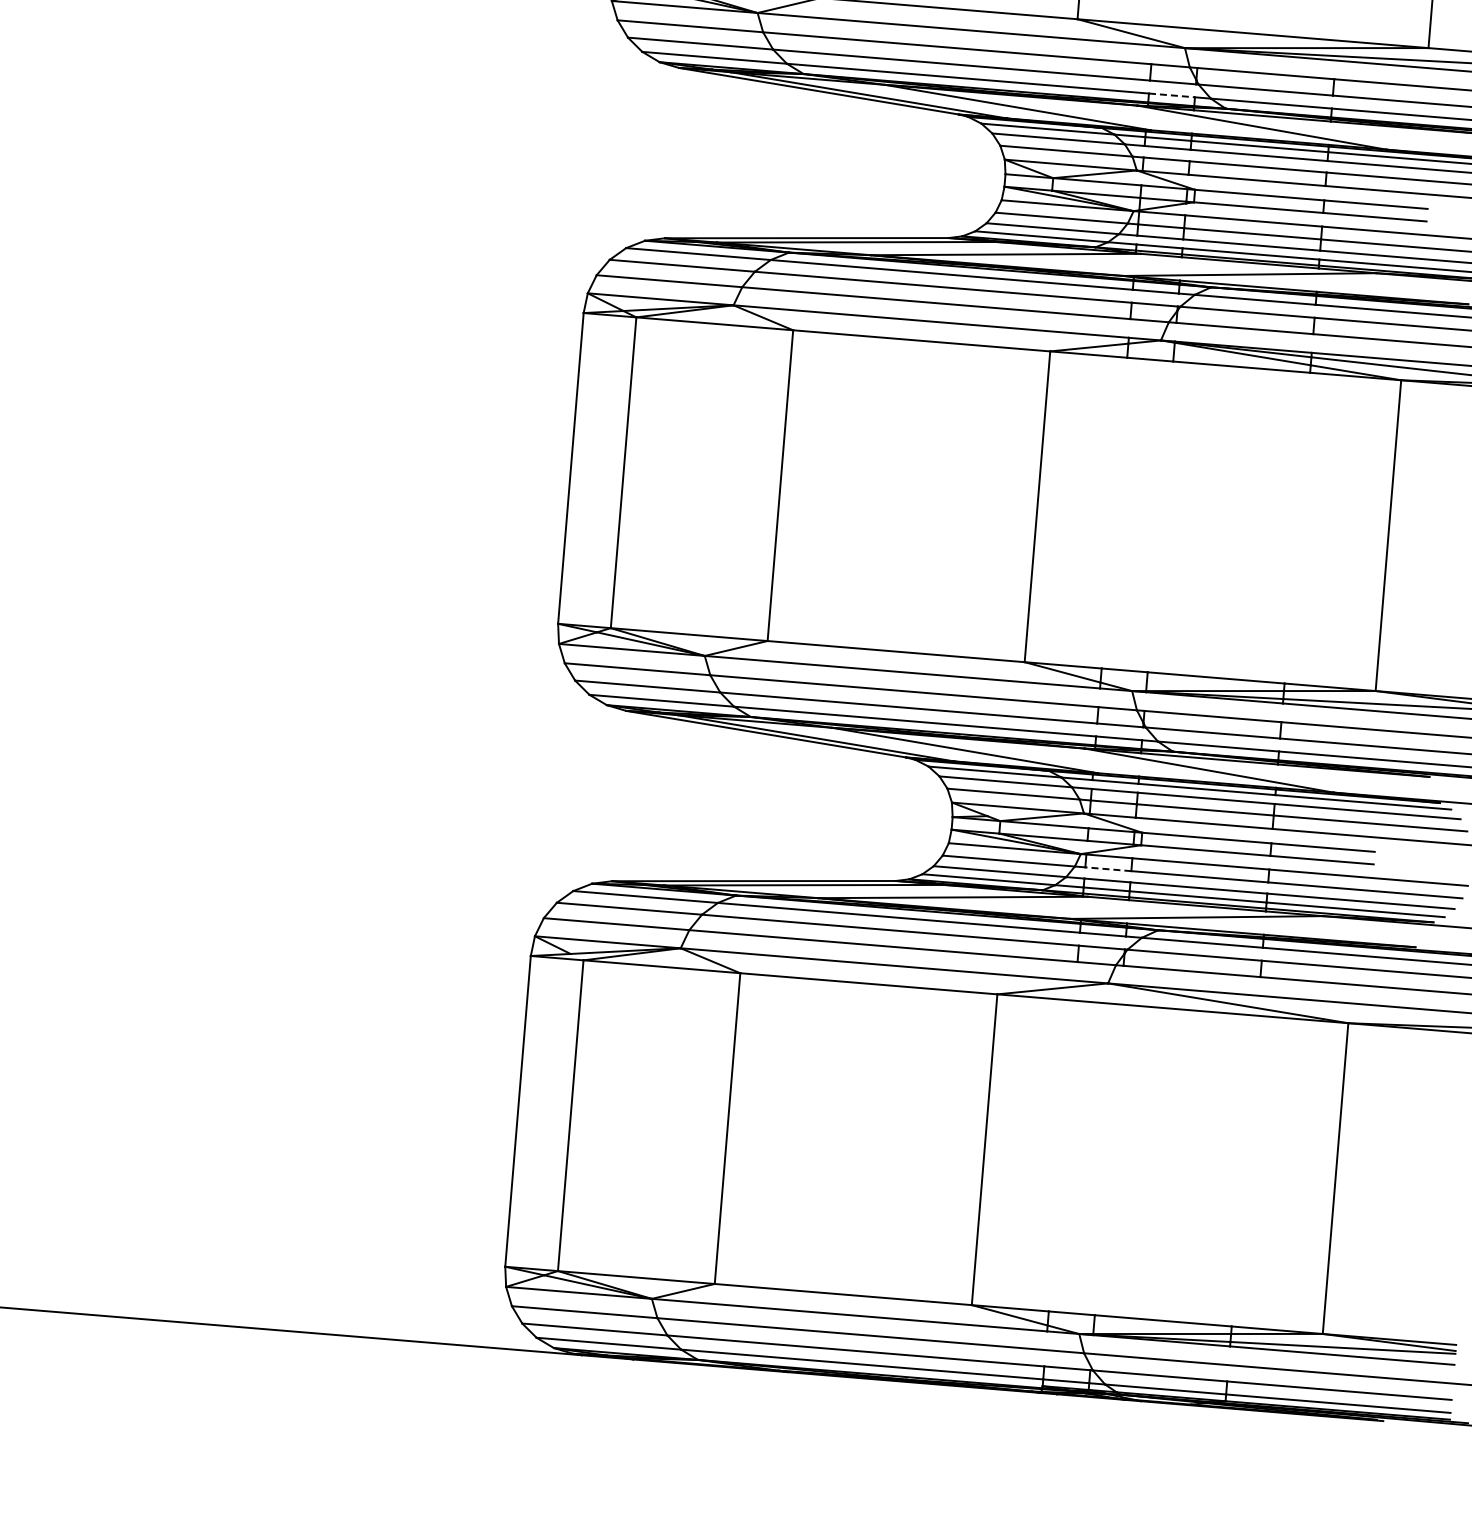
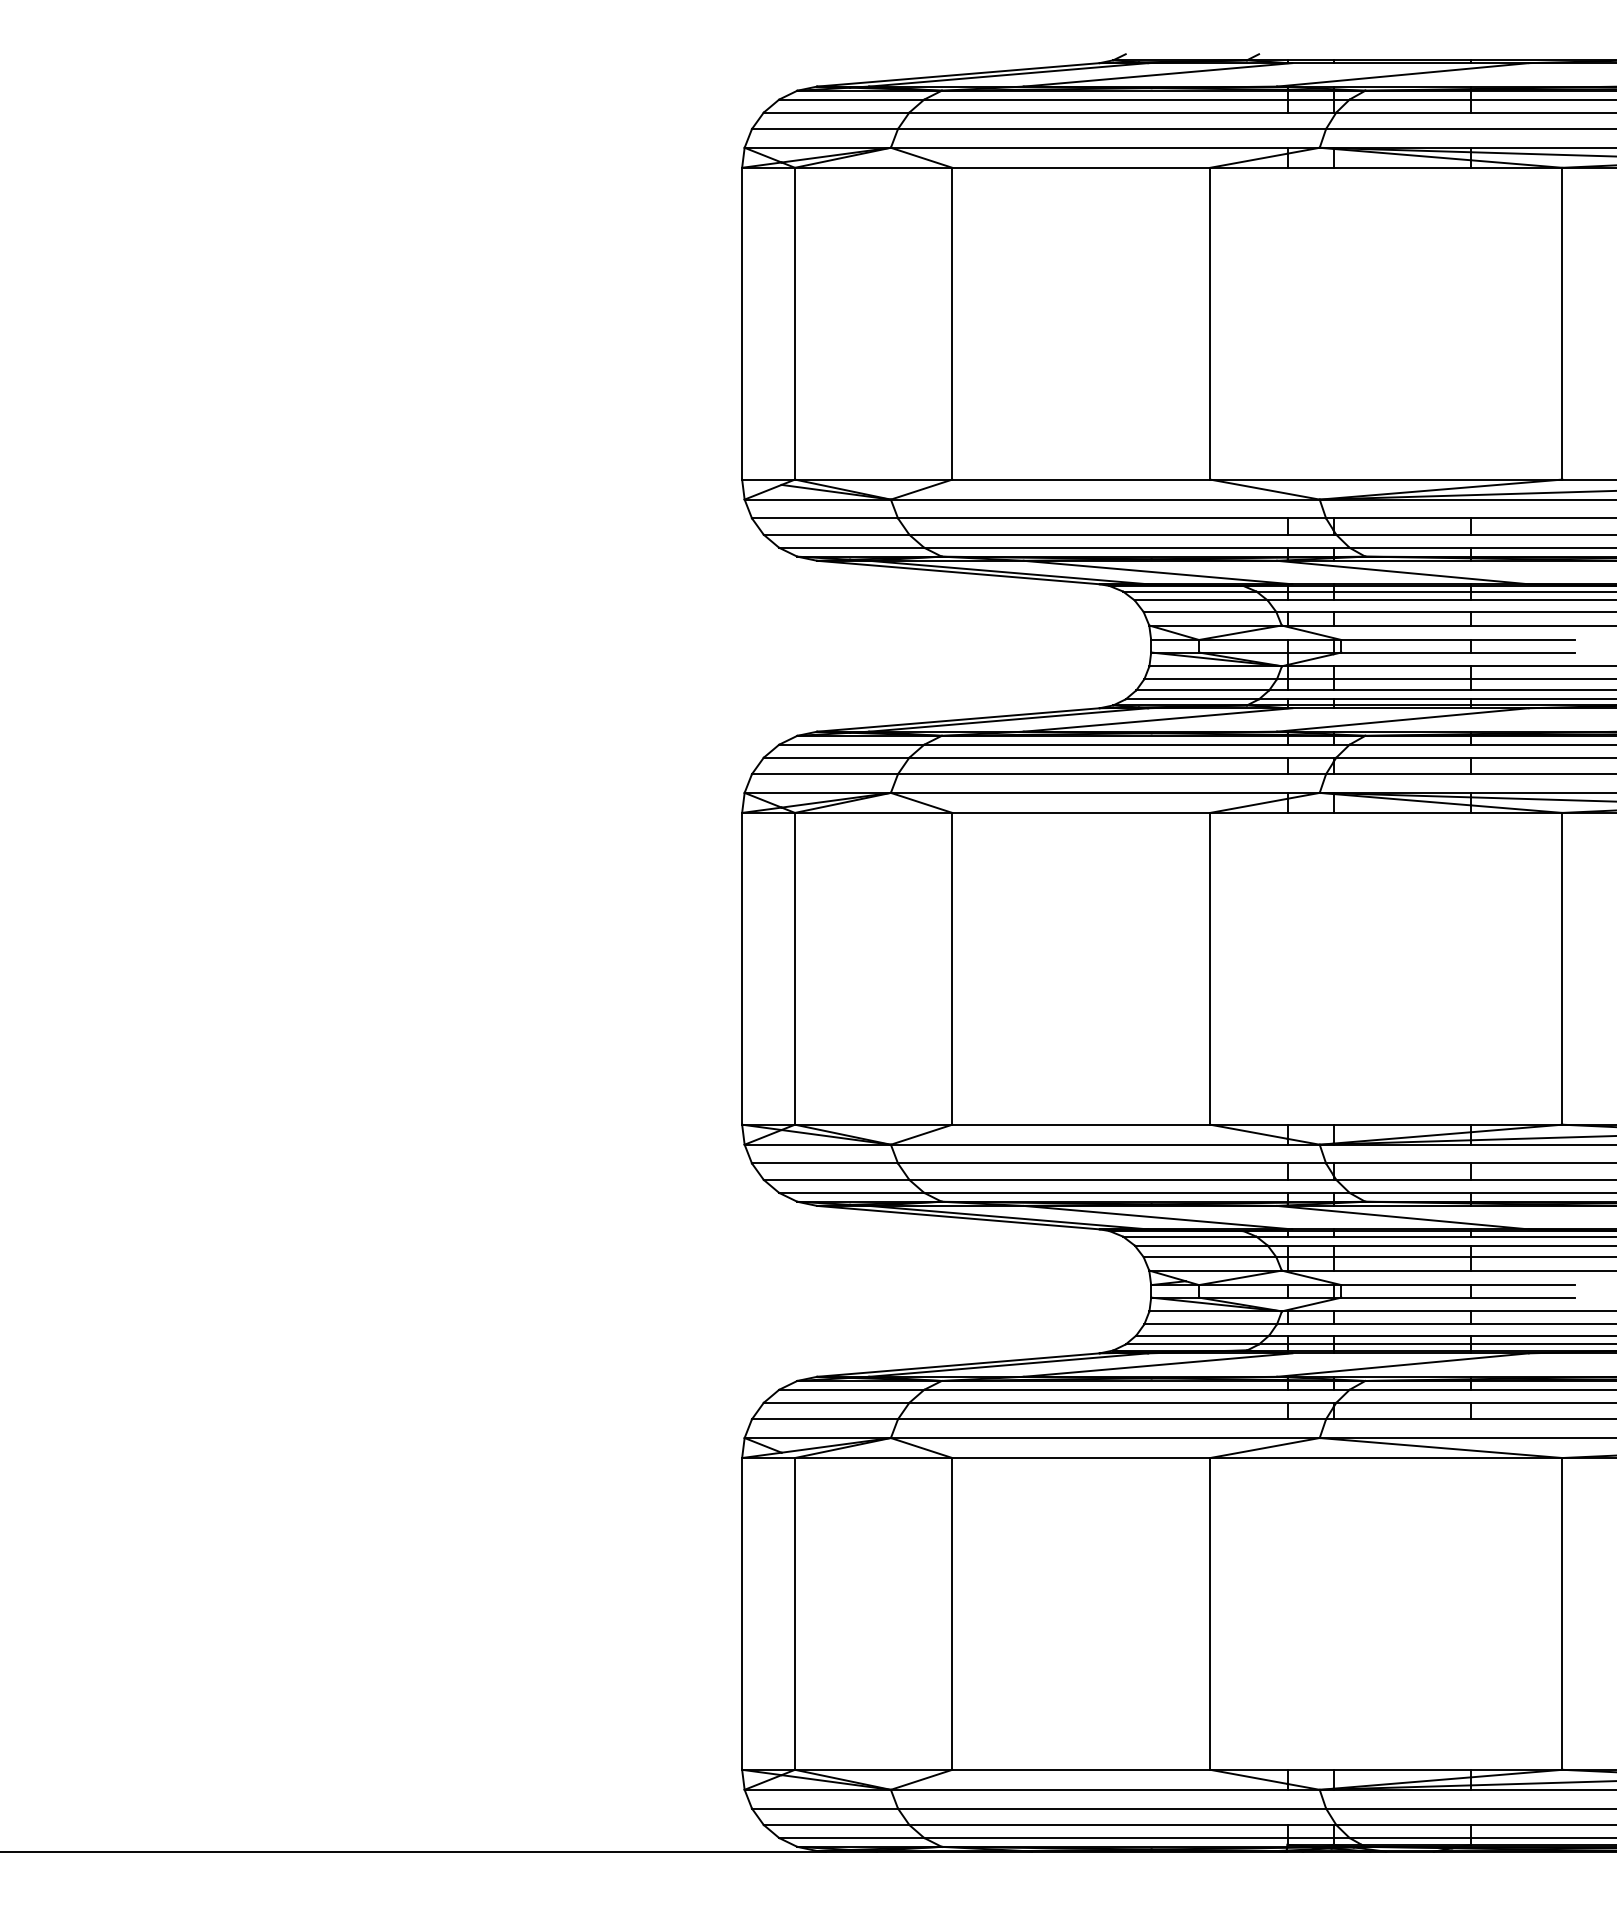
line: (1172, 95) -> (1311, 547), dashed -> solid
line: (1108, 869) -> (1310, 1324), dashed -> solid

